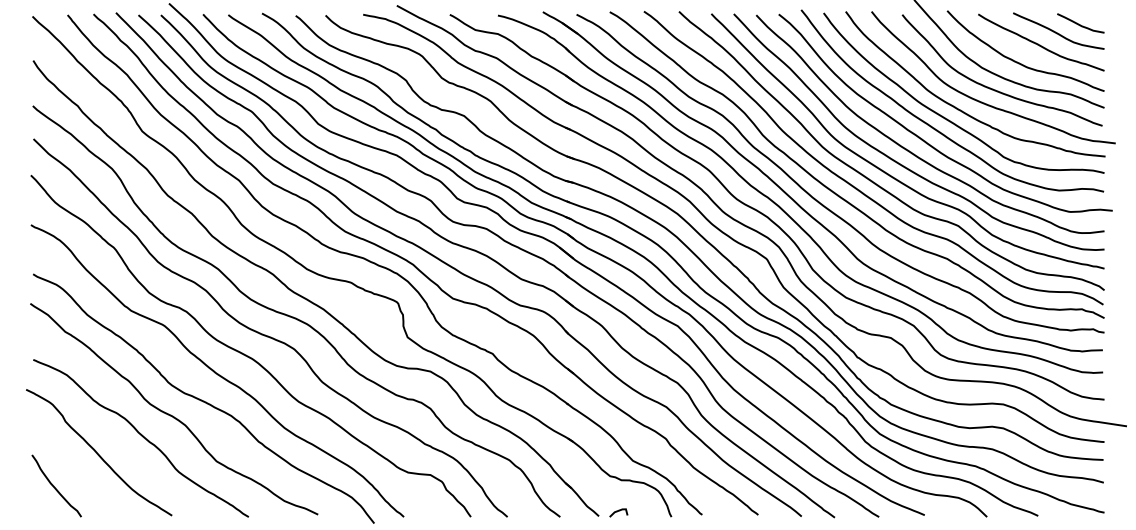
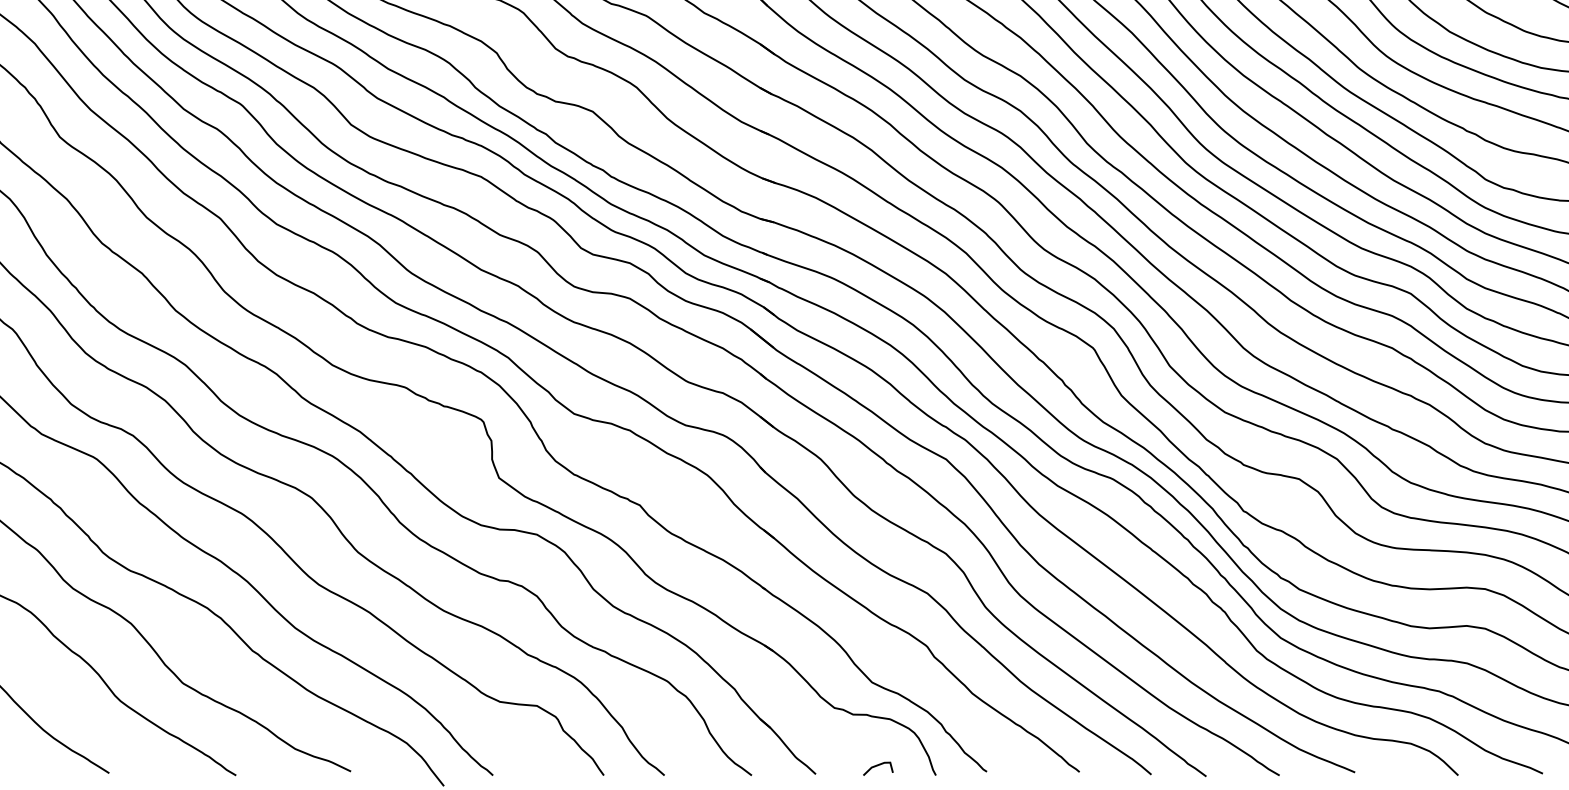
line: (618, 511) -> (877, 766), moved

